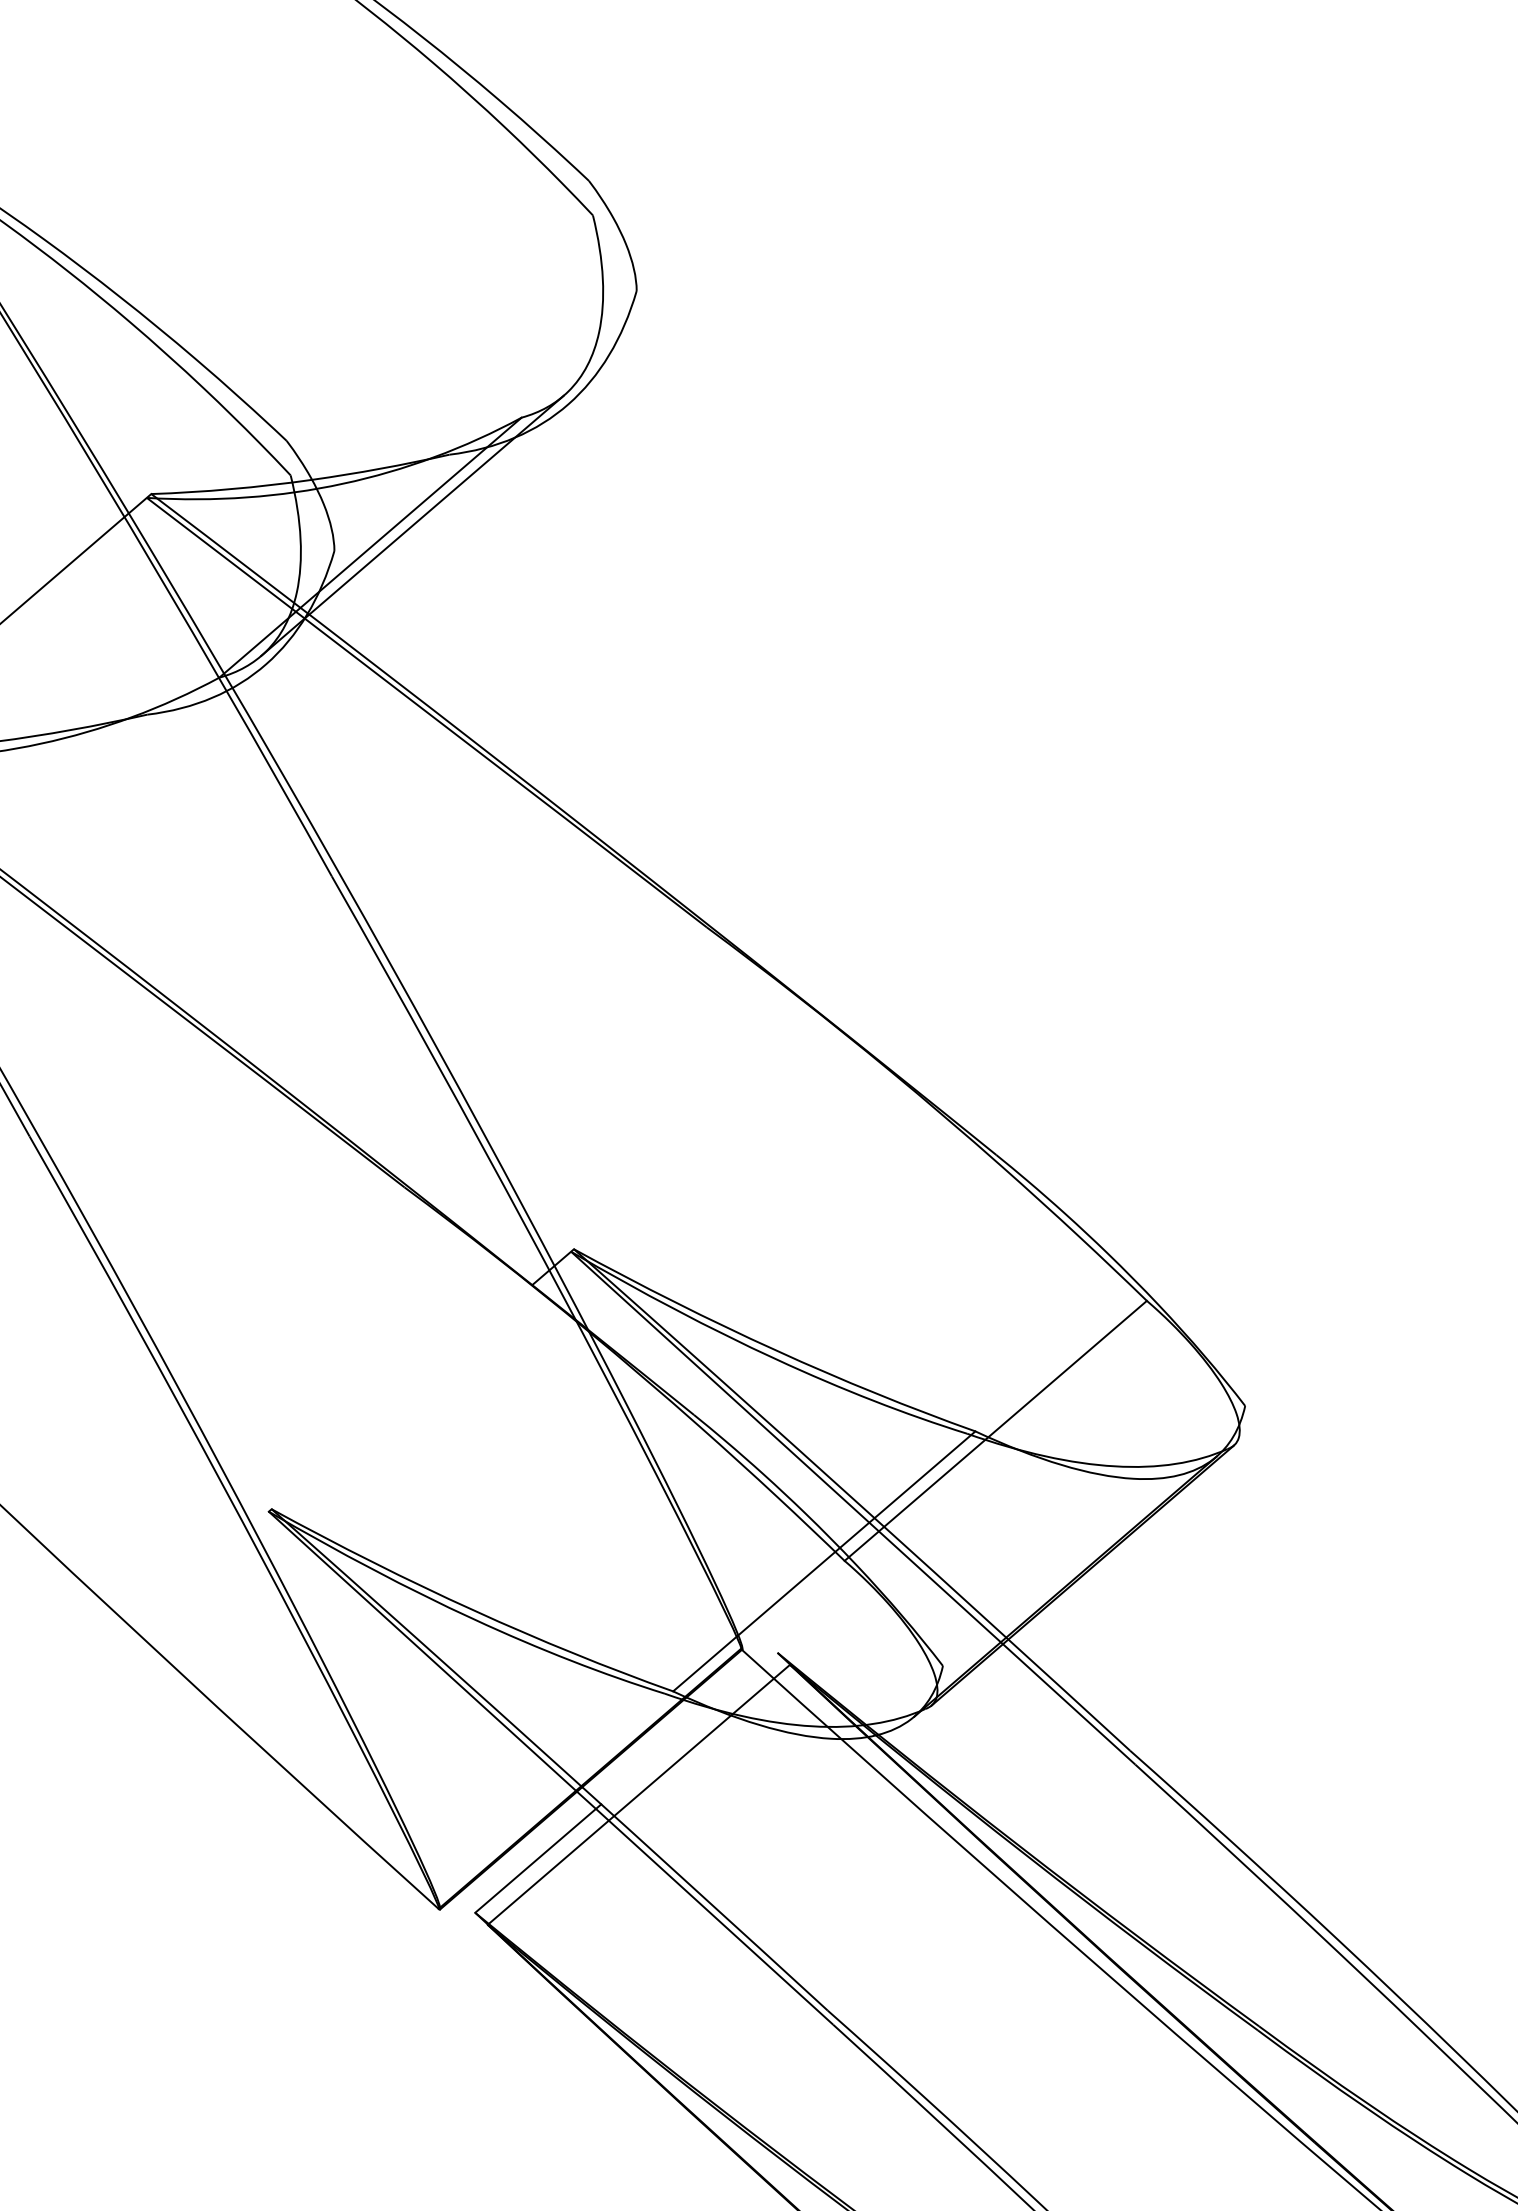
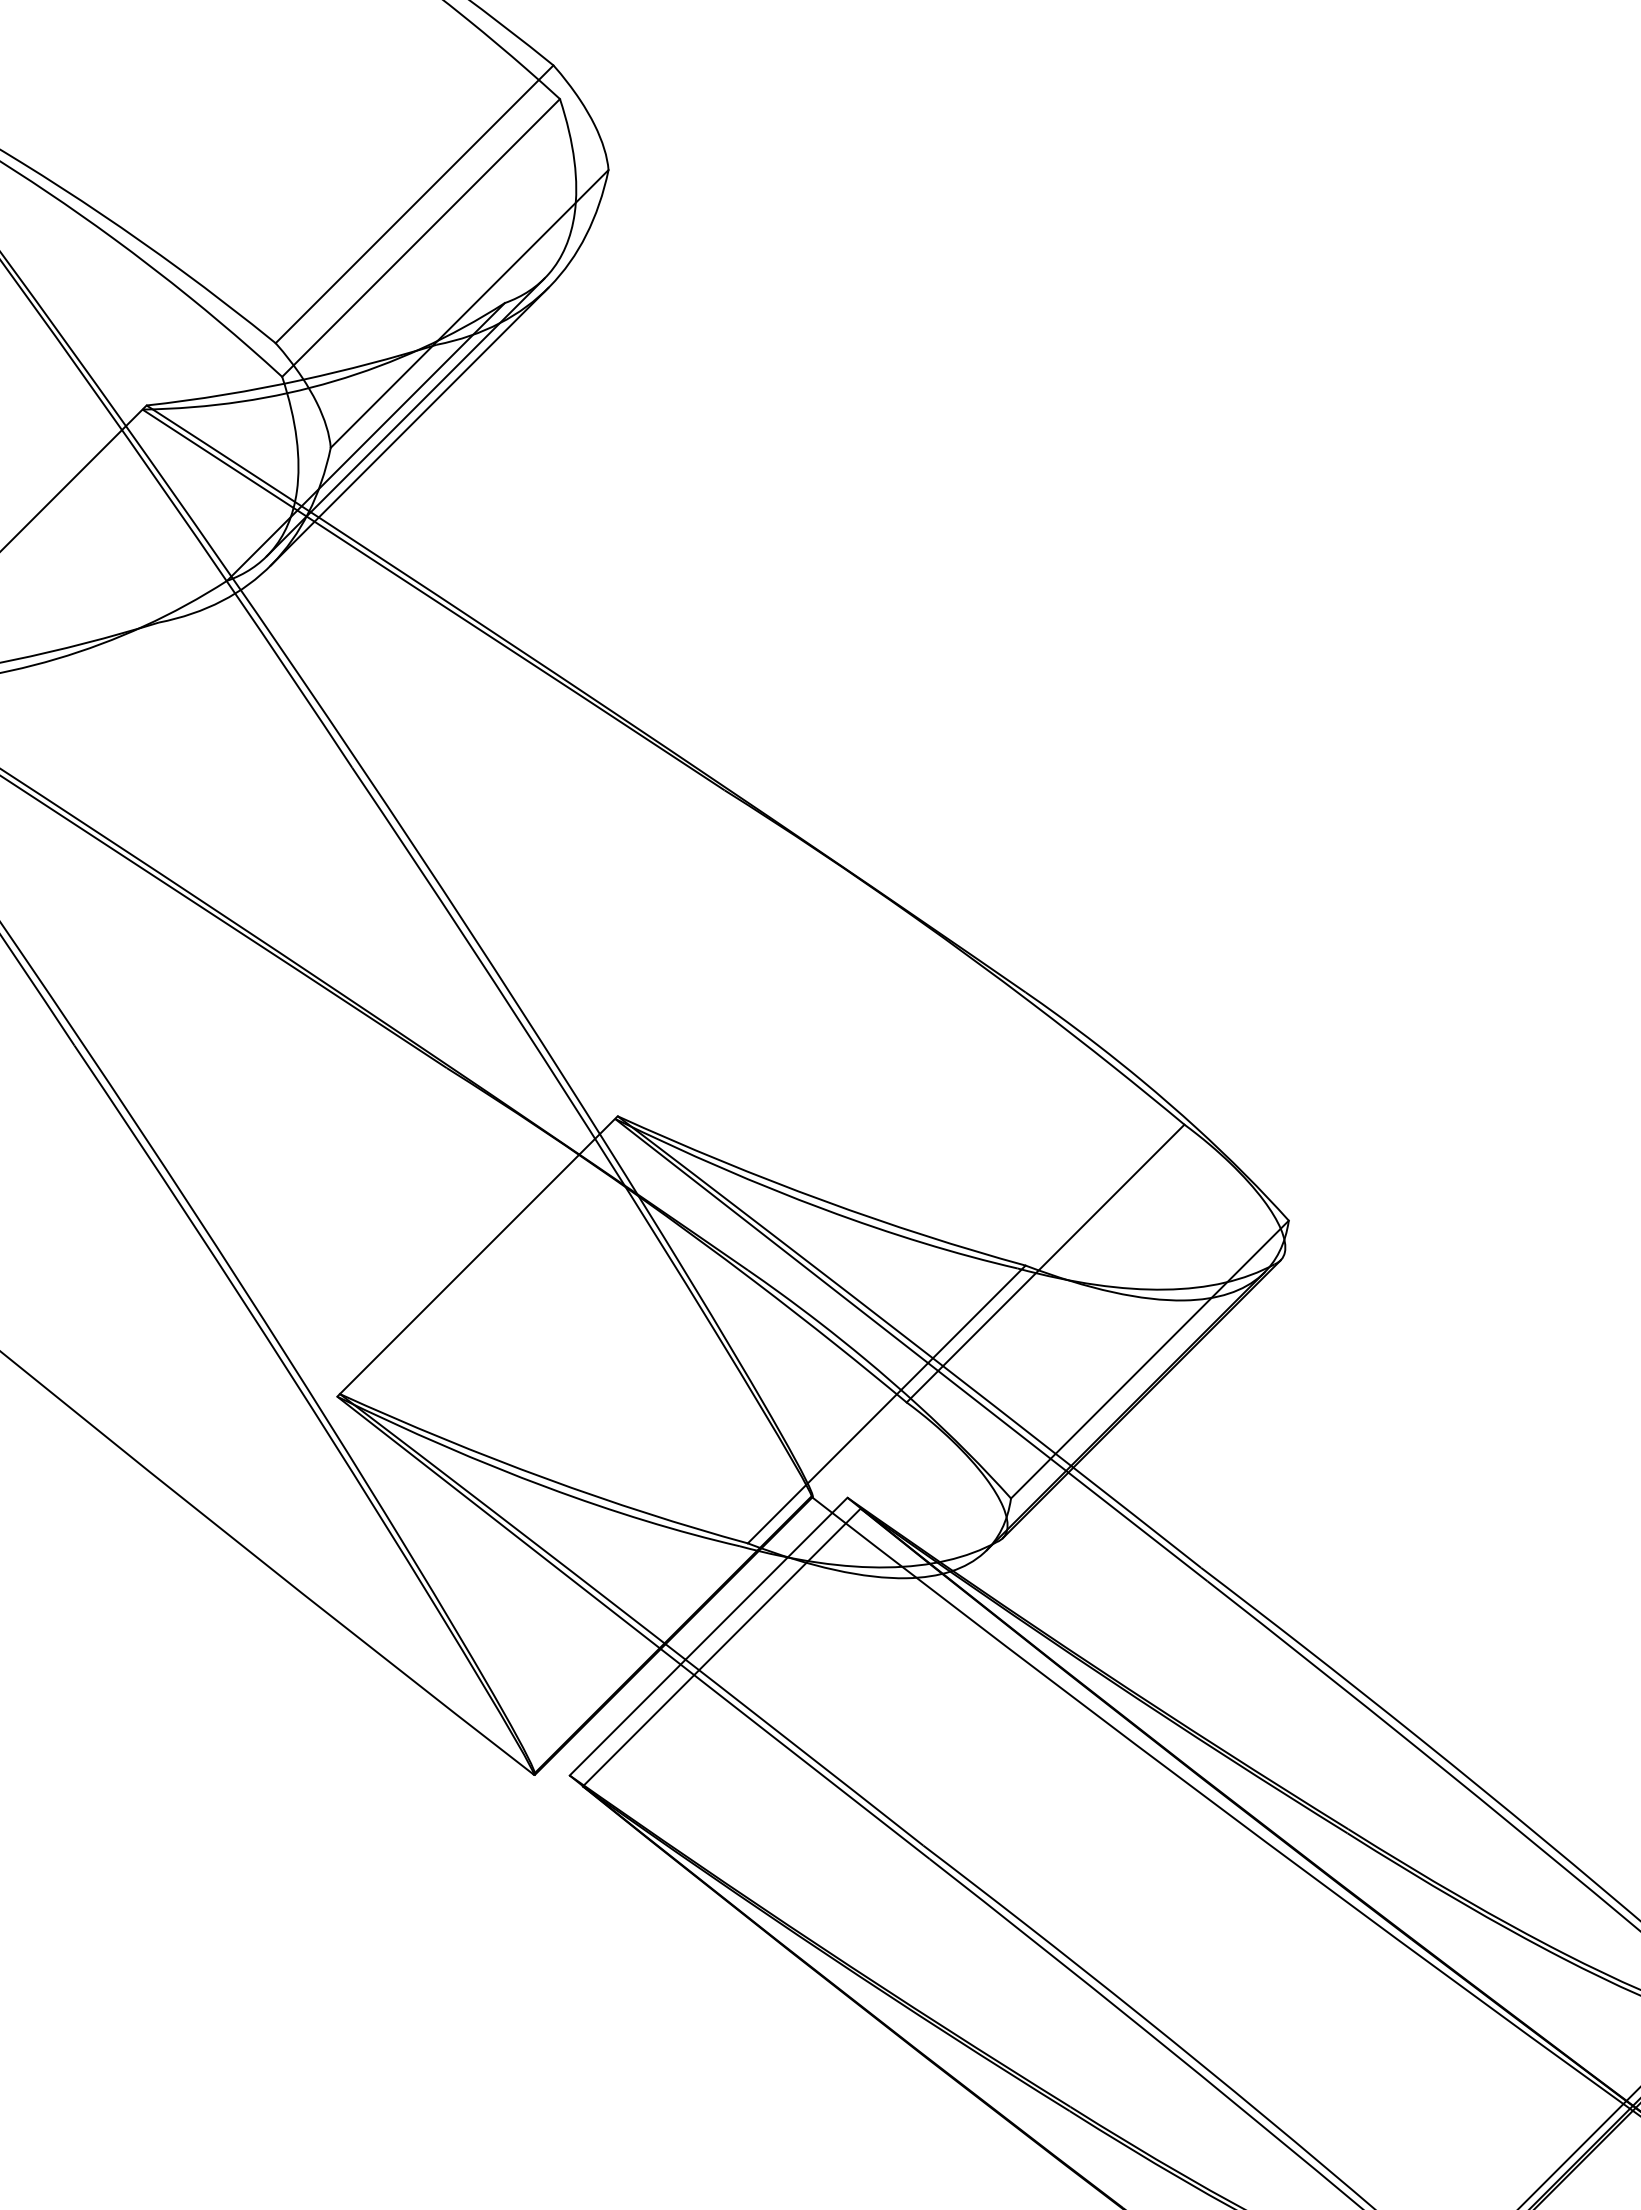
line: (437, 311) -> (414, 204), added
line: (441, 344) -> (420, 237), added
line: (485, 420) -> (469, 308), added
line: (415, 535) -> (409, 426), added
line: (401, 1397) -> (459, 1274), added
line: (1093, 1535) -> (1149, 1359), added
line: (689, 1728) -> (766, 1578), added

